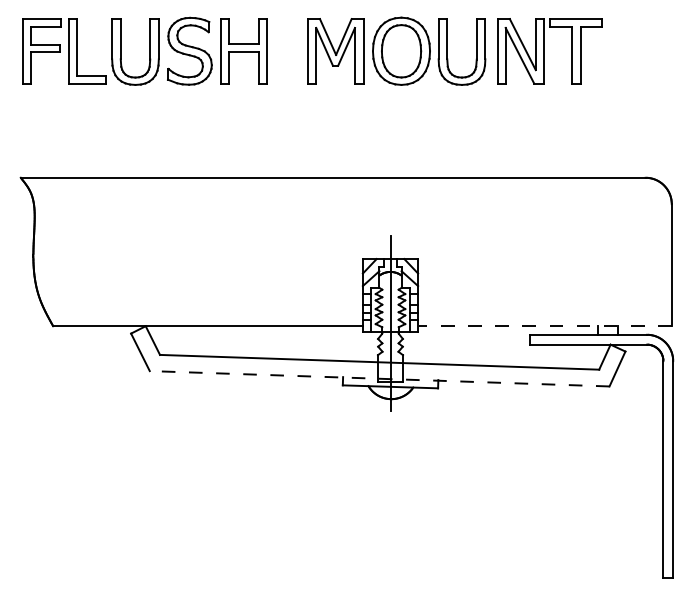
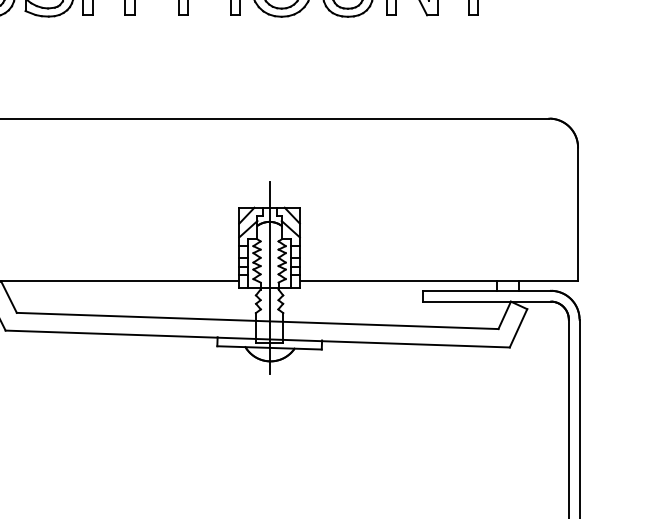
line: (544, 326) -> (438, 281), dashed -> solid
line: (379, 378) -> (257, 338), dashed -> solid

